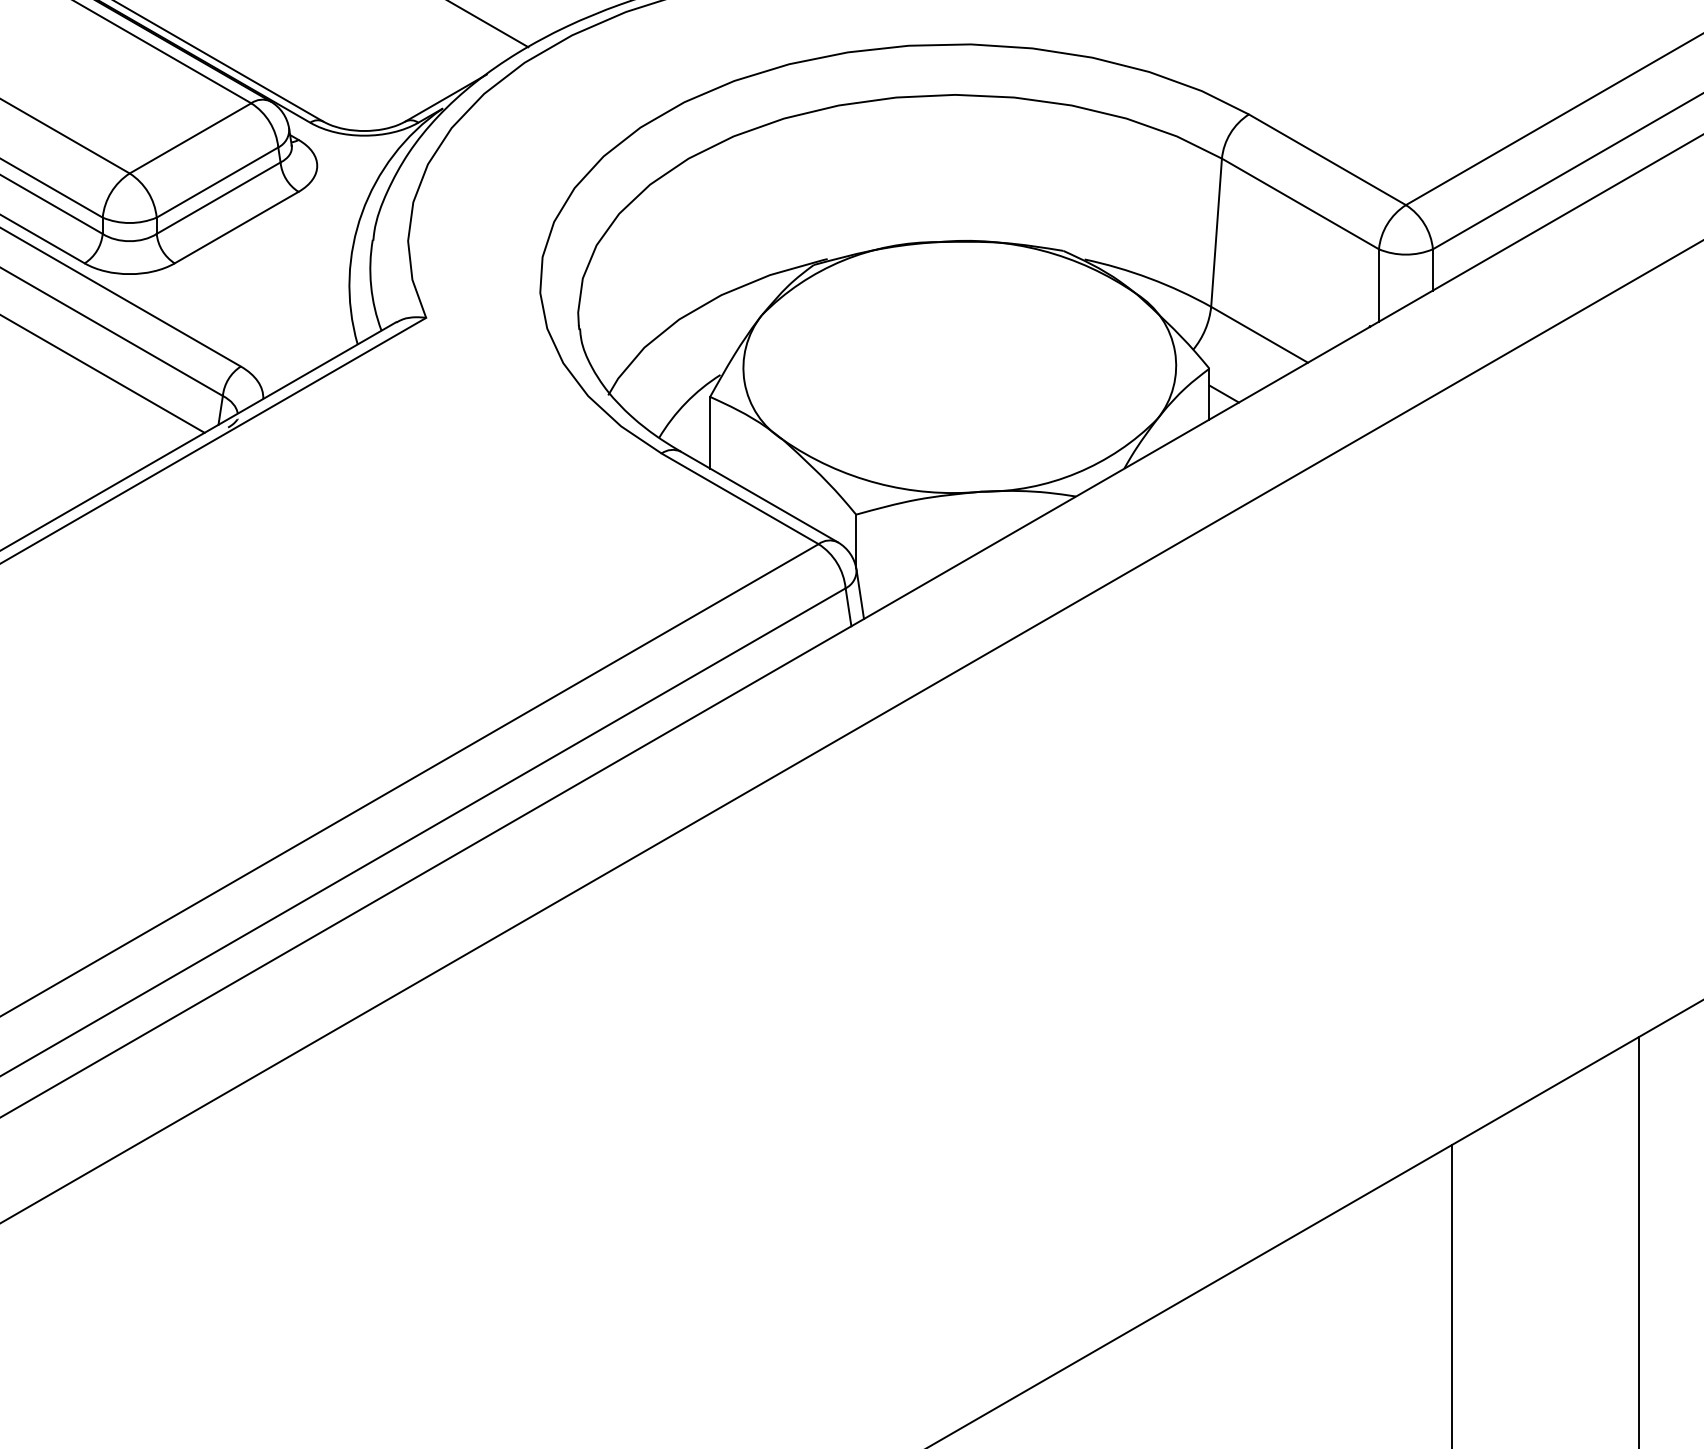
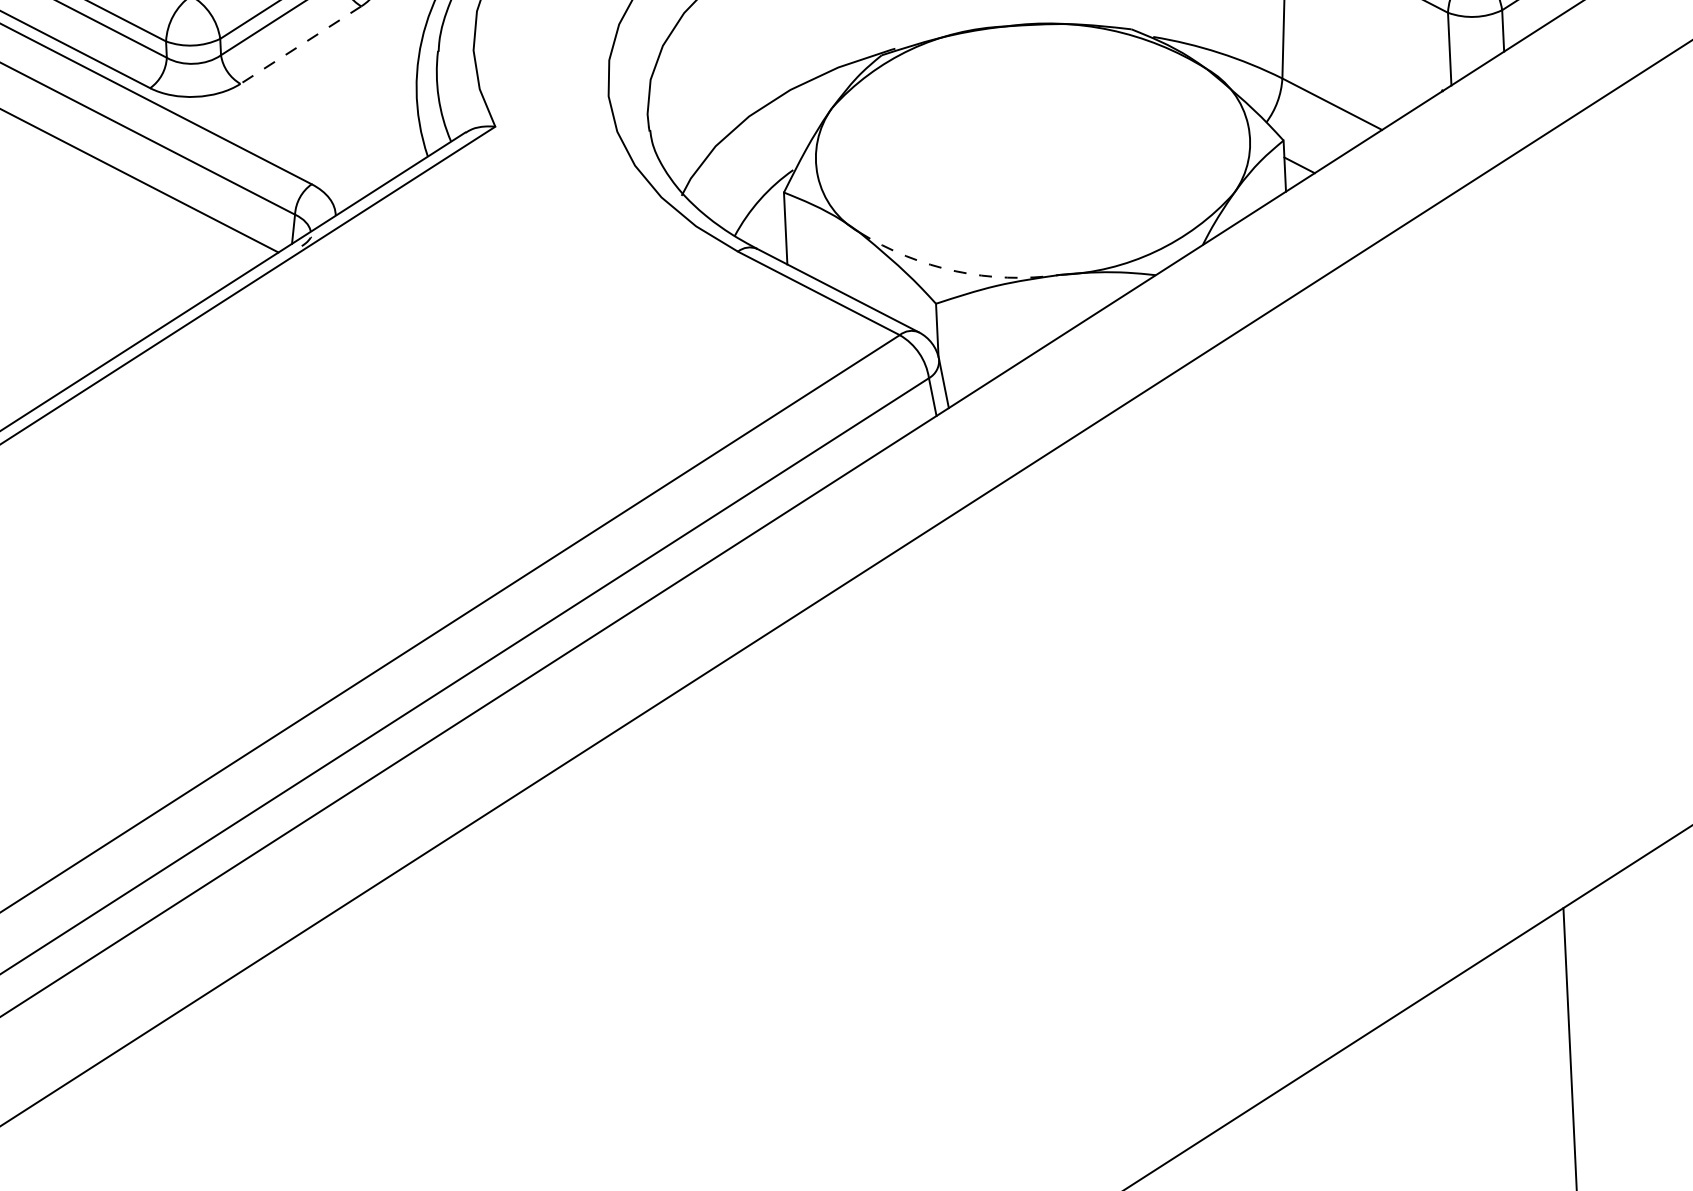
line: (236, 227) -> (300, 44), solid -> dashed
arc: (877, 483) -> (955, 271), solid -> dashed

